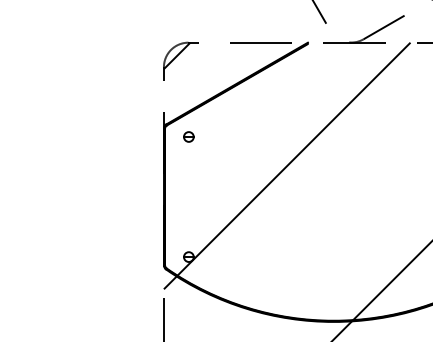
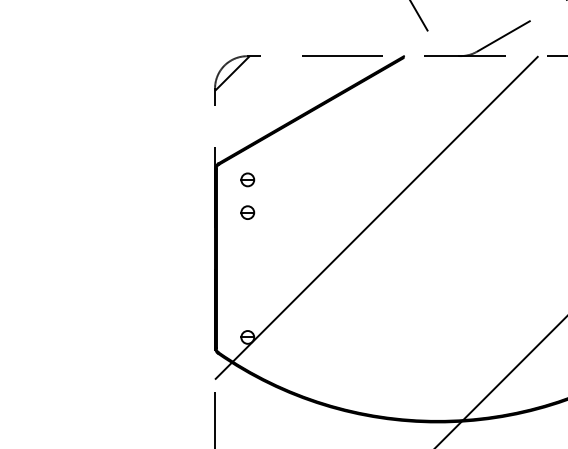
part: (188, 161) -> (247, 212), added

